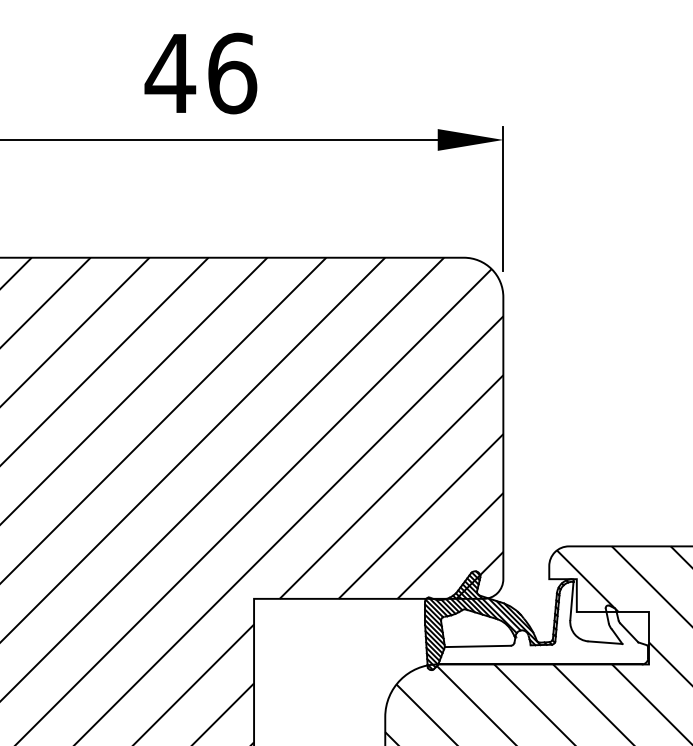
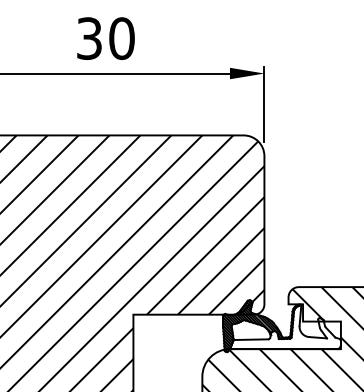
text: (200, 73) -> (105, 38), 46 -> 30

